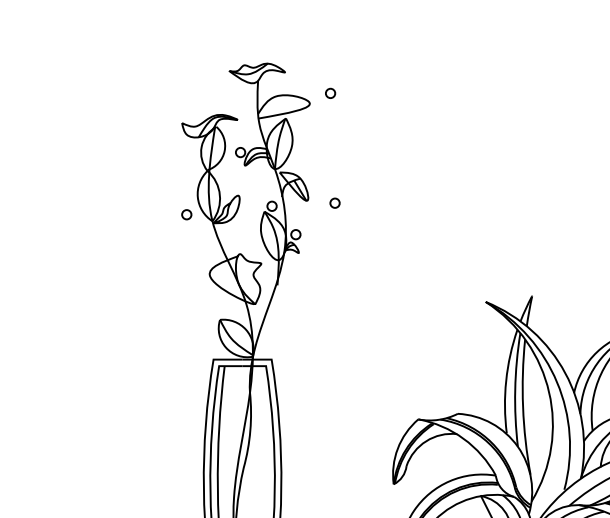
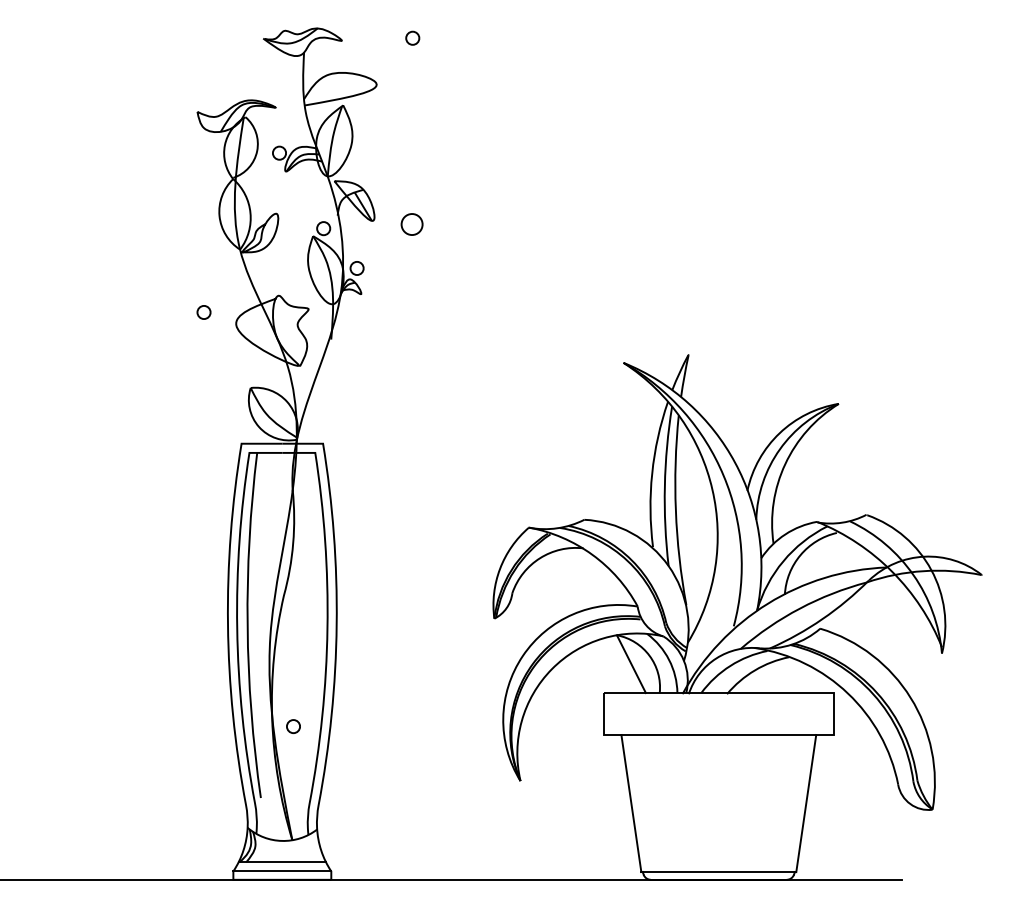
circle: (330, 92) -> (412, 37), moved
circle: (334, 202) -> (411, 223), size x1.6
circle: (186, 214) -> (203, 312), moved

